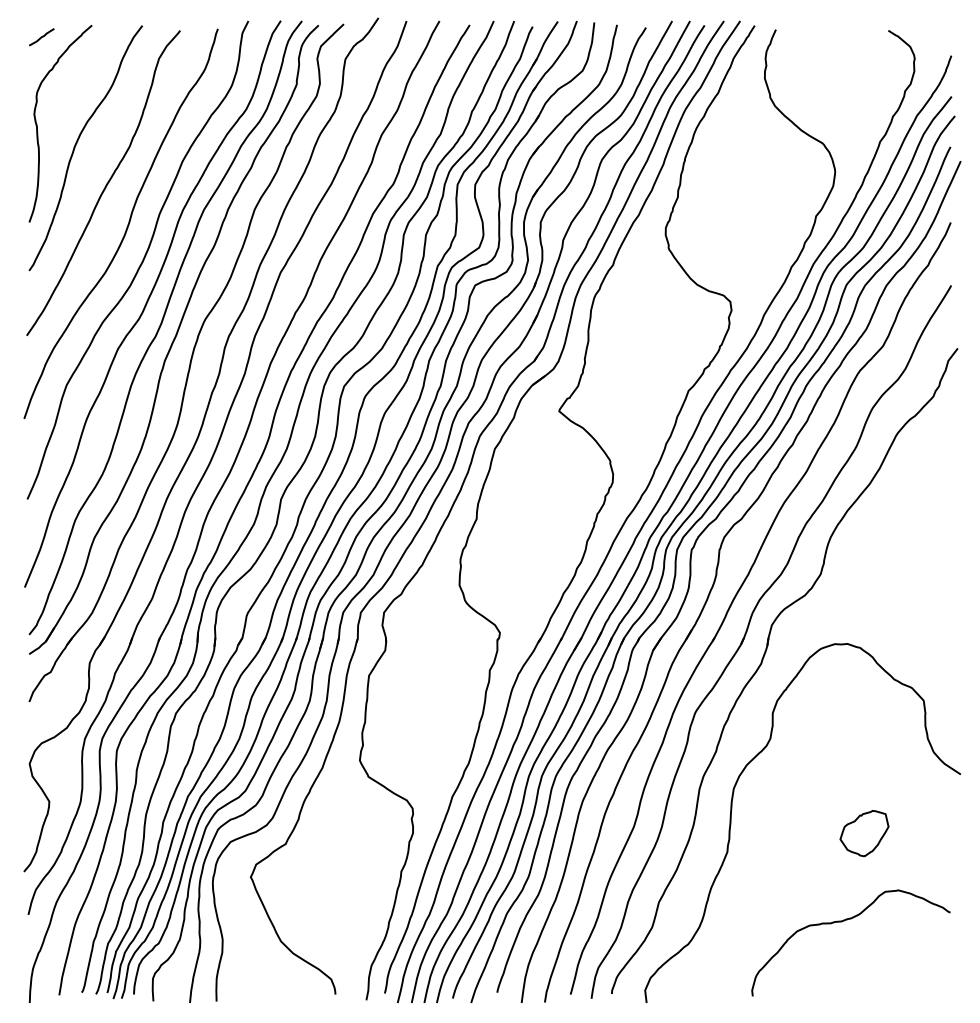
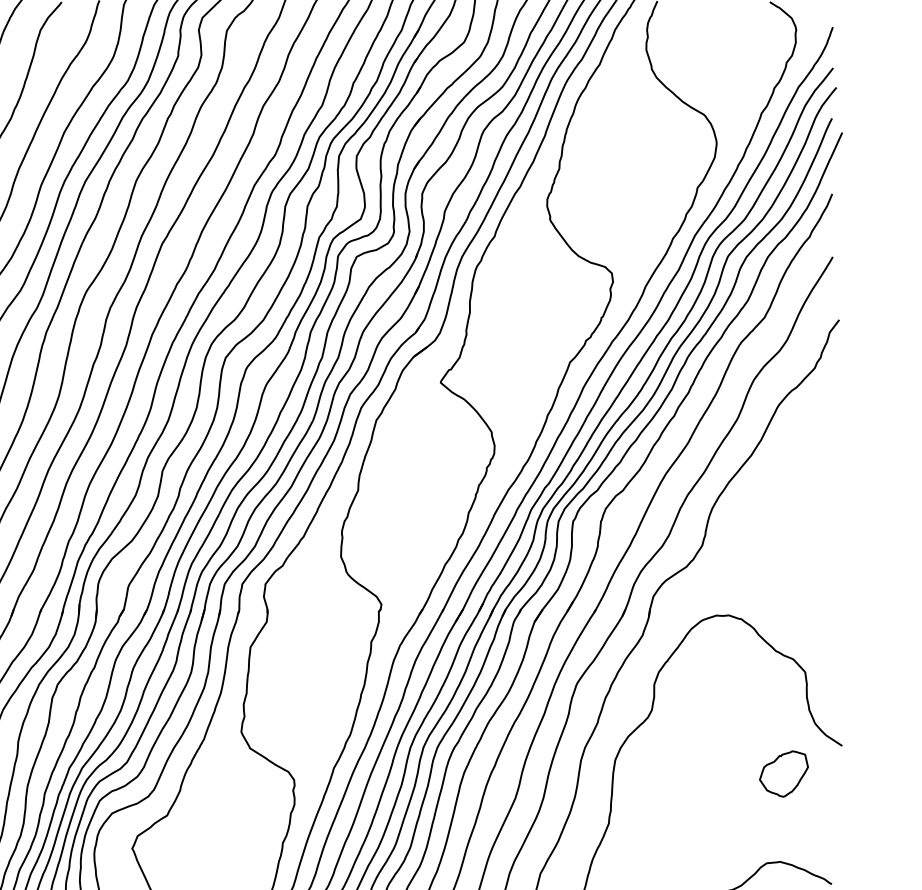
part: (864, 833) -> (784, 773), moved

